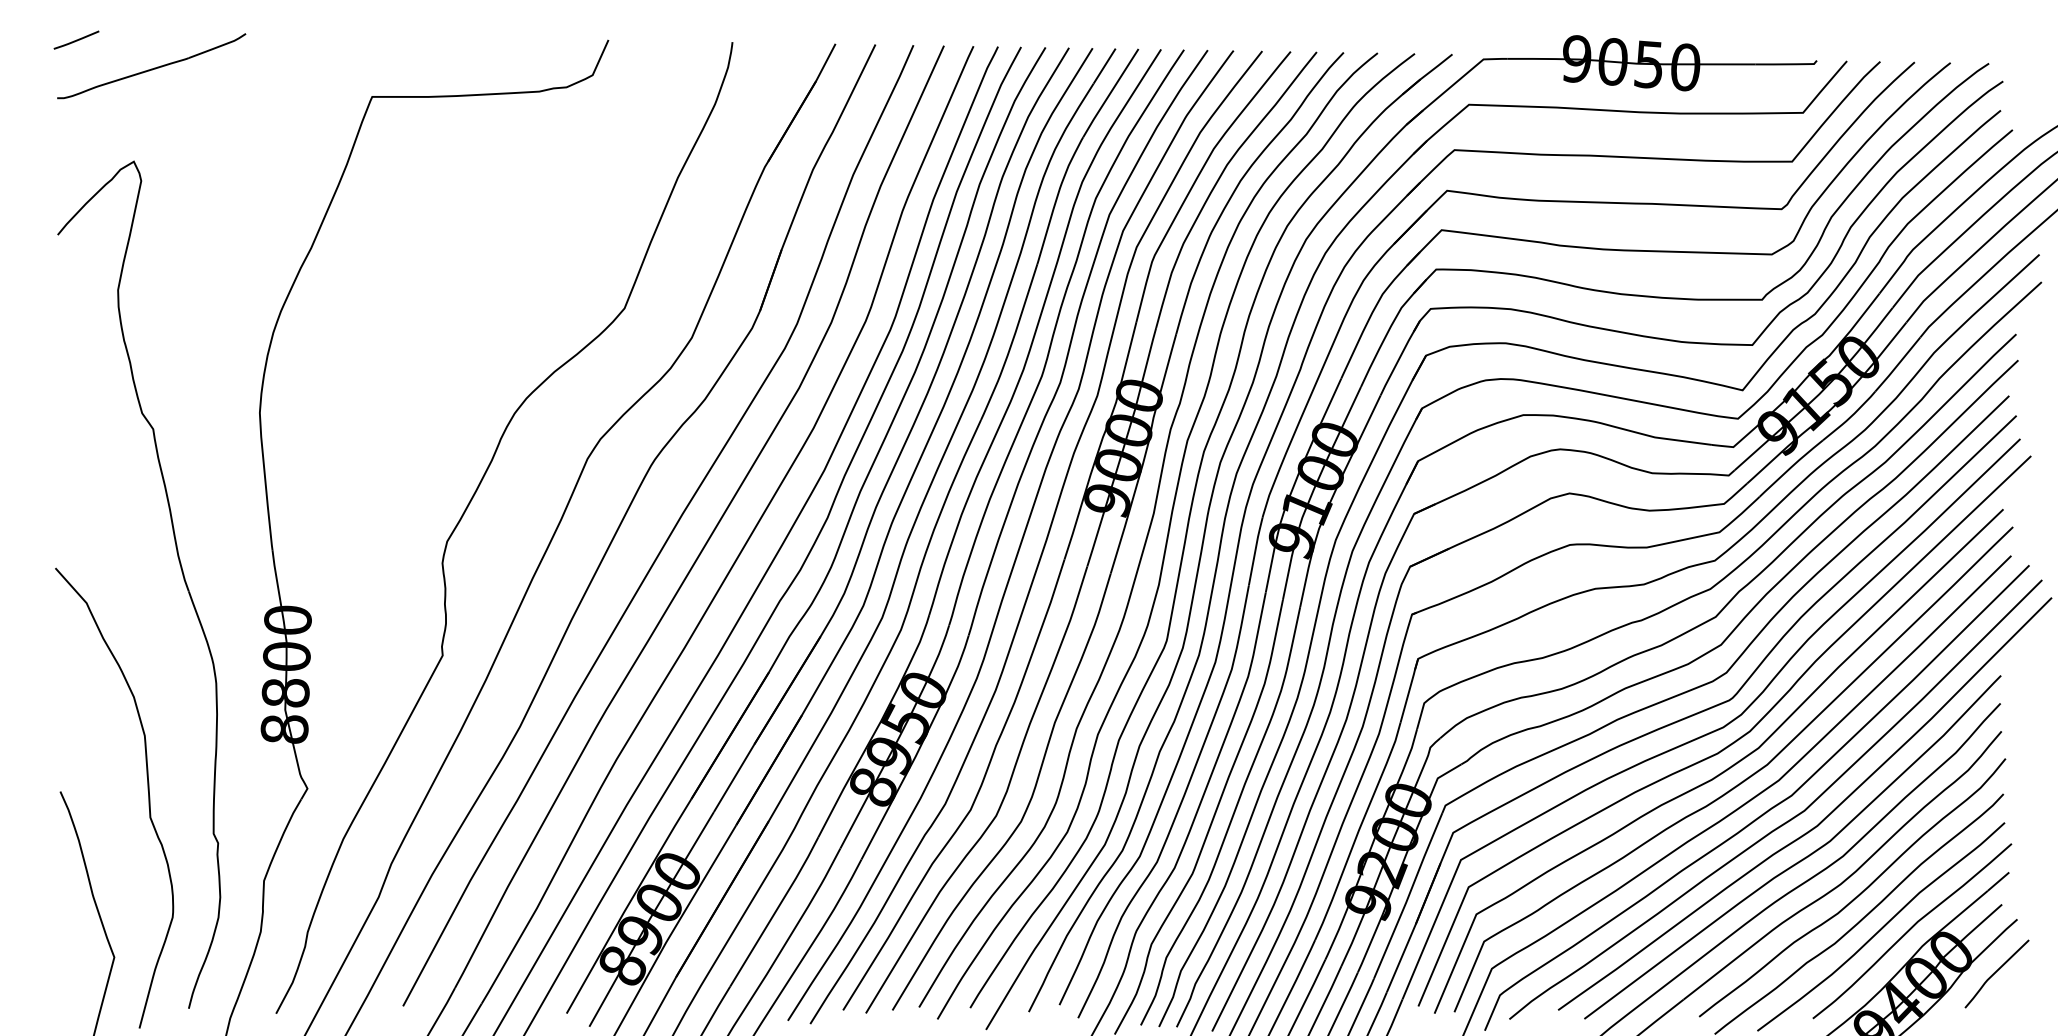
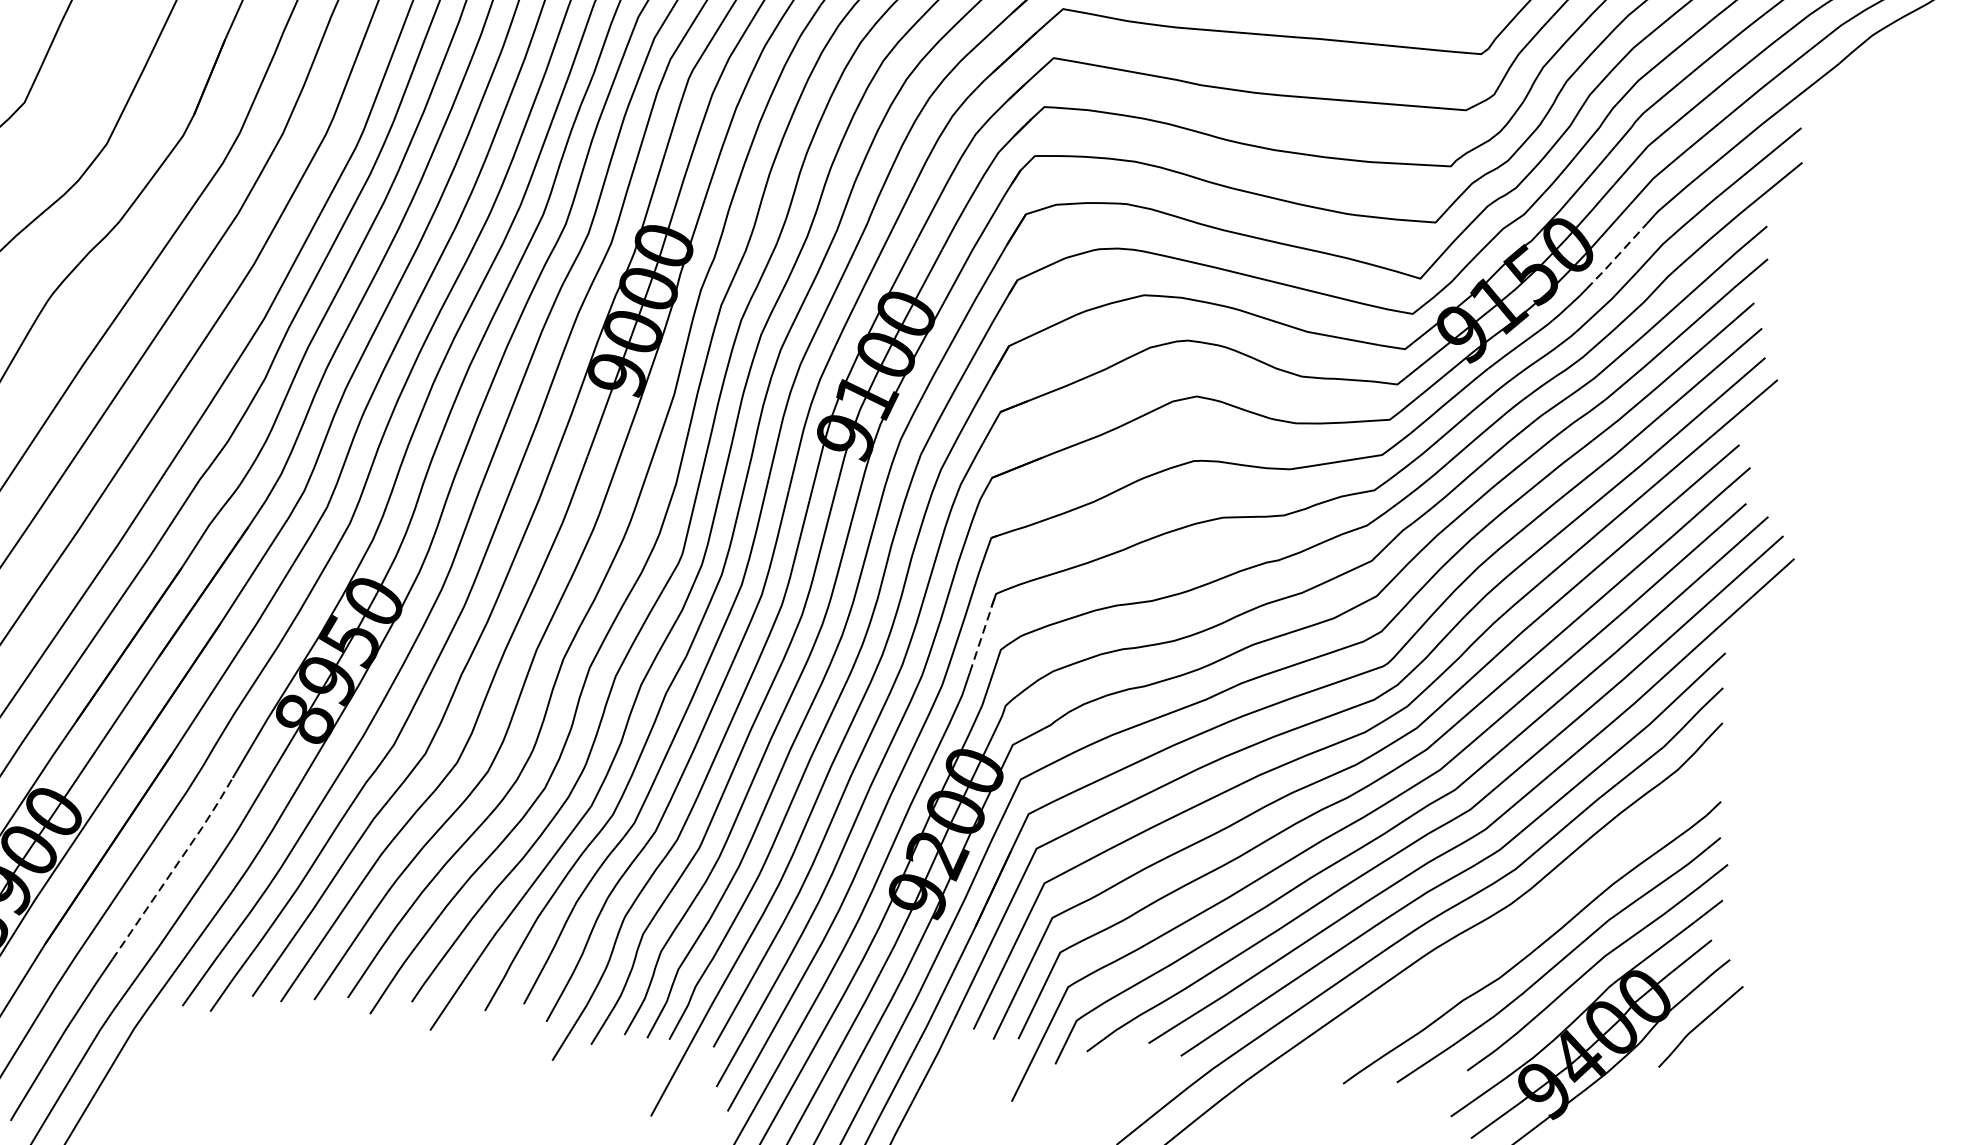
line: (1897, 365) -> (1616, 257), solid -> dashed
line: (1409, 689) -> (983, 631), solid -> dashed
curve: (1859, 893) -> (1533, 916), removed
line: (776, 910) -> (175, 867), solid -> dashed

